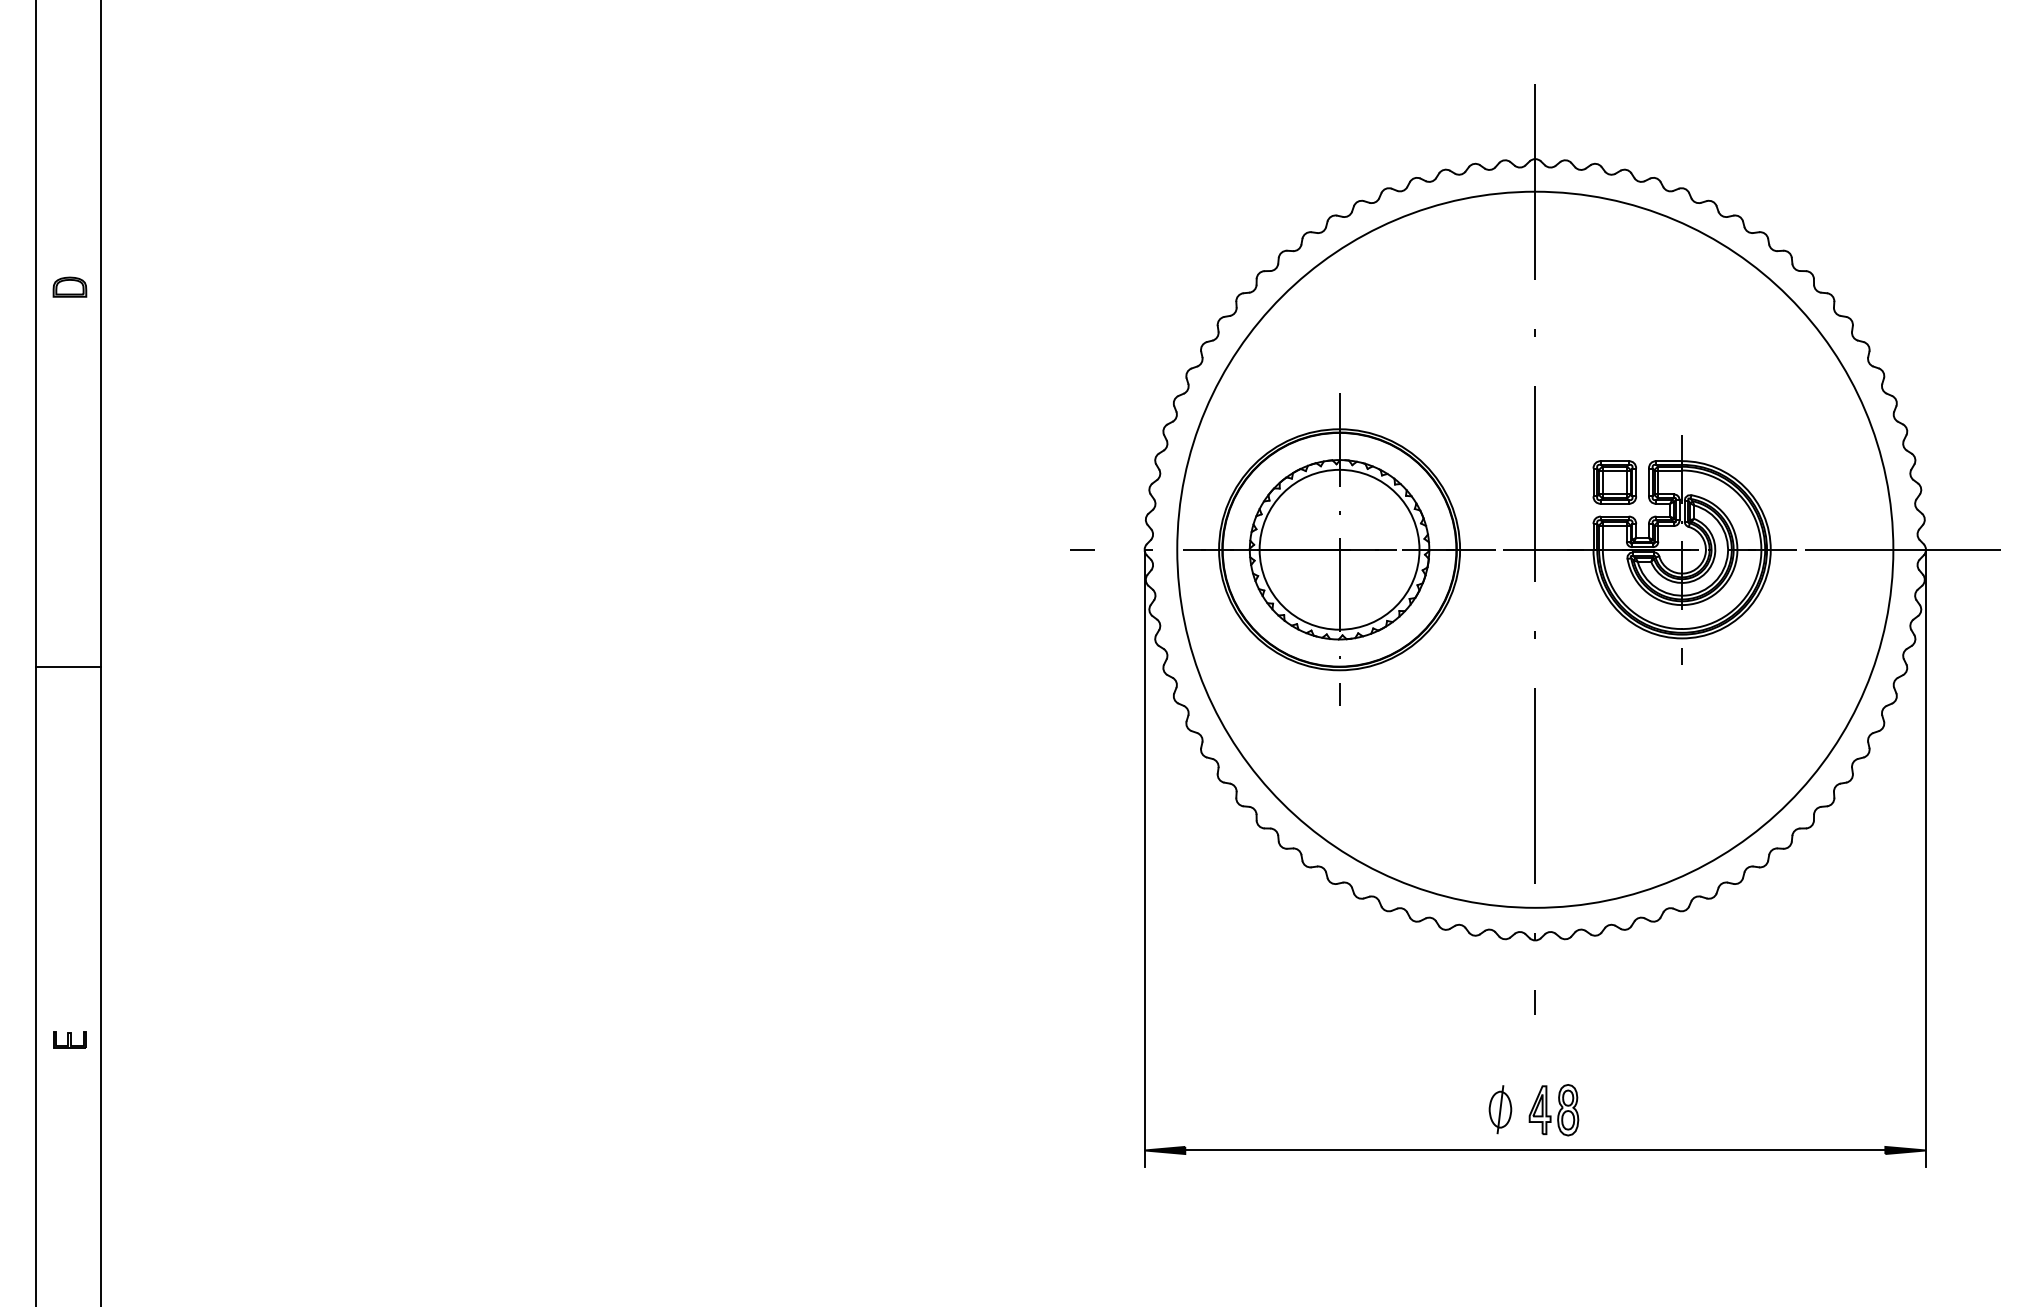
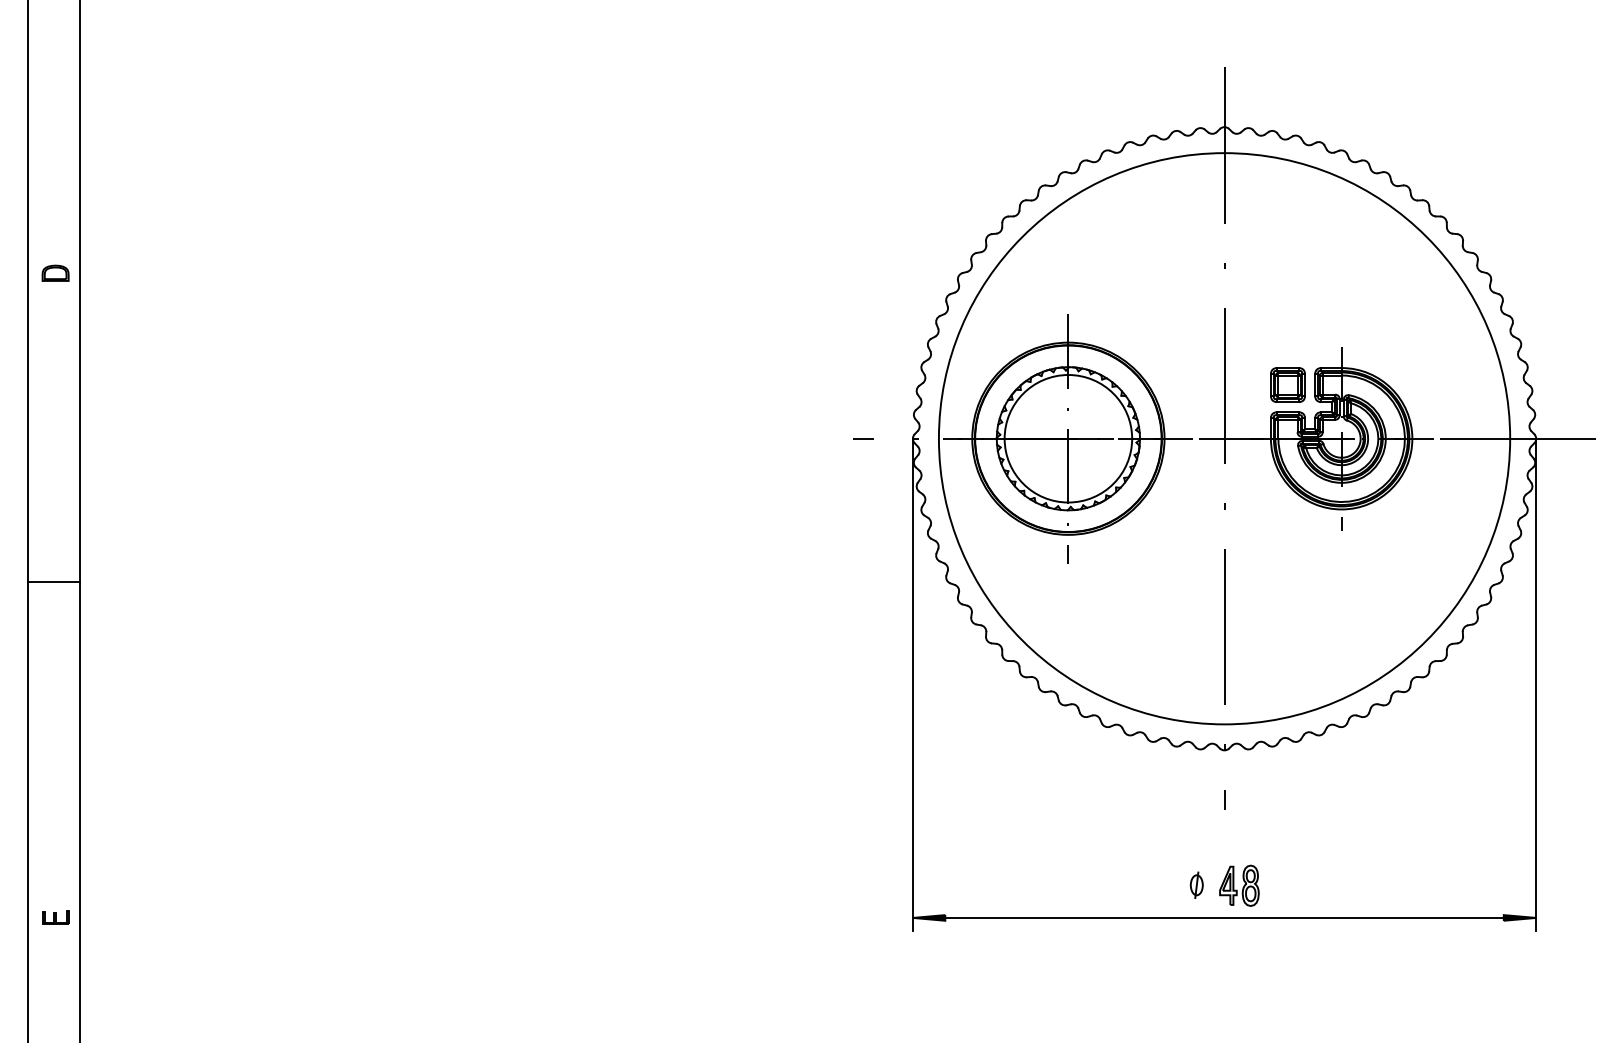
part: (69, 286) -> (55, 272), moved
line: (68, 667) -> (54, 582), moved
part: (69, 1039) -> (55, 917), moved
part: (1500, 1108) -> (1196, 884), size x0.7

